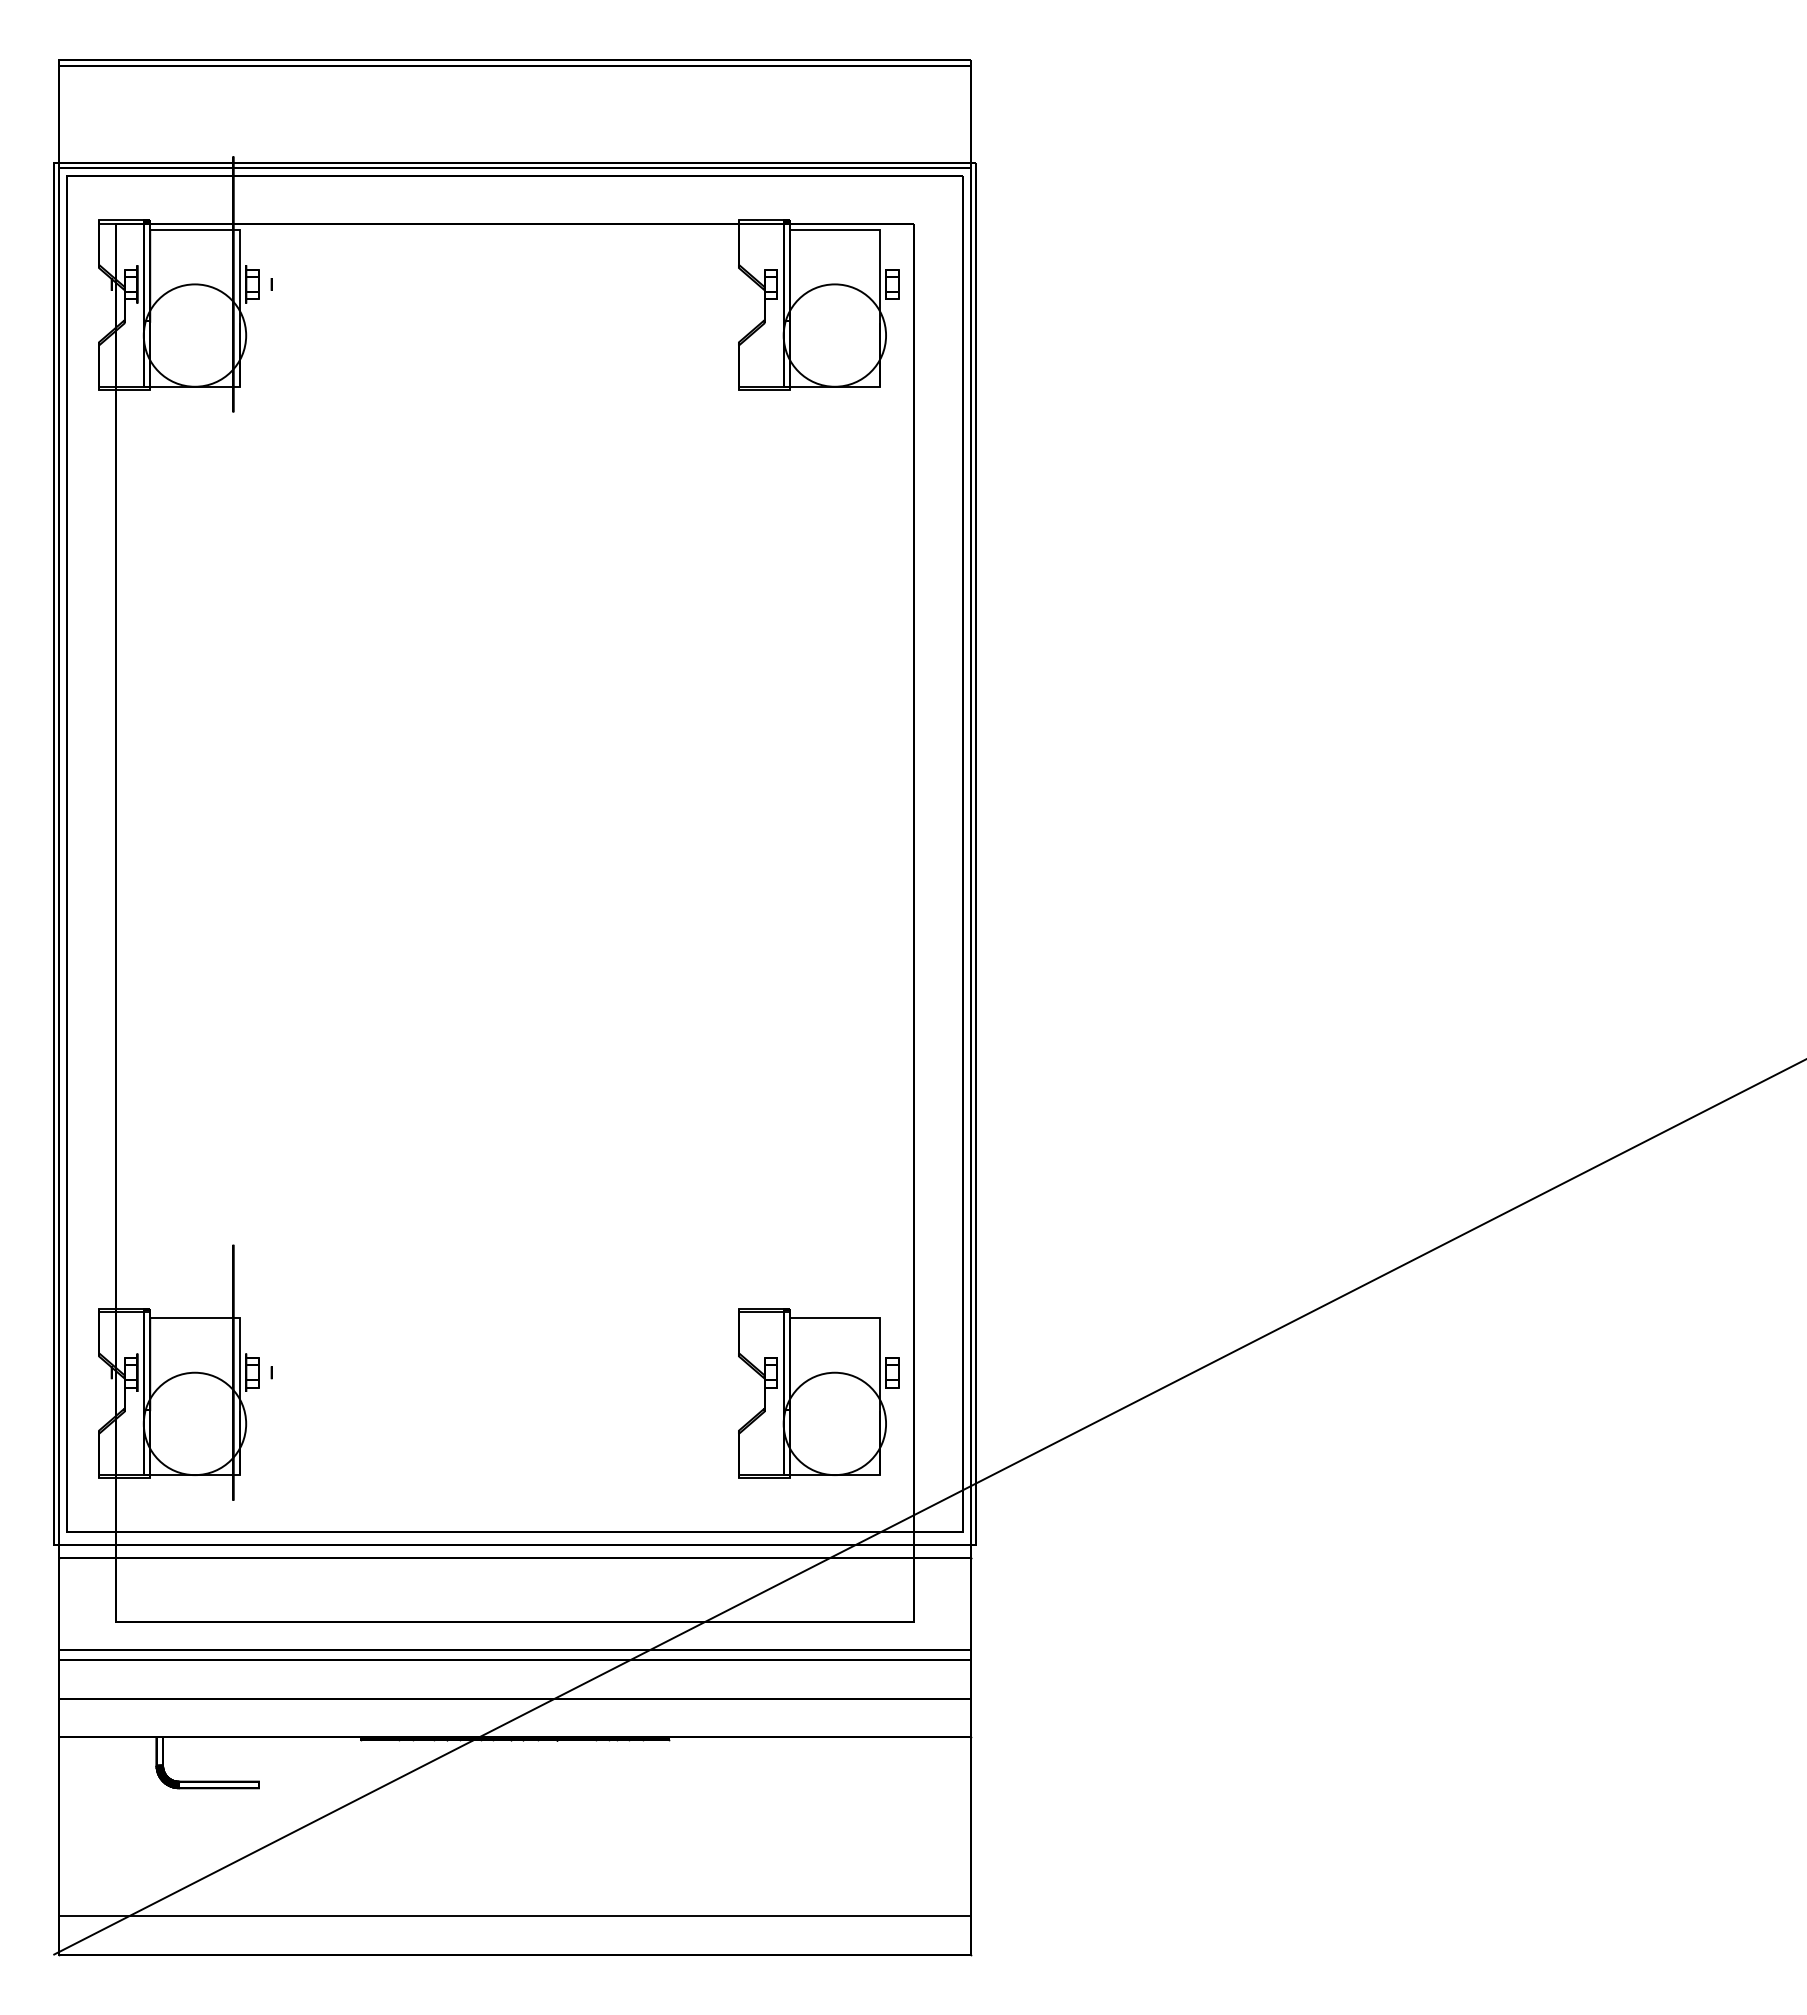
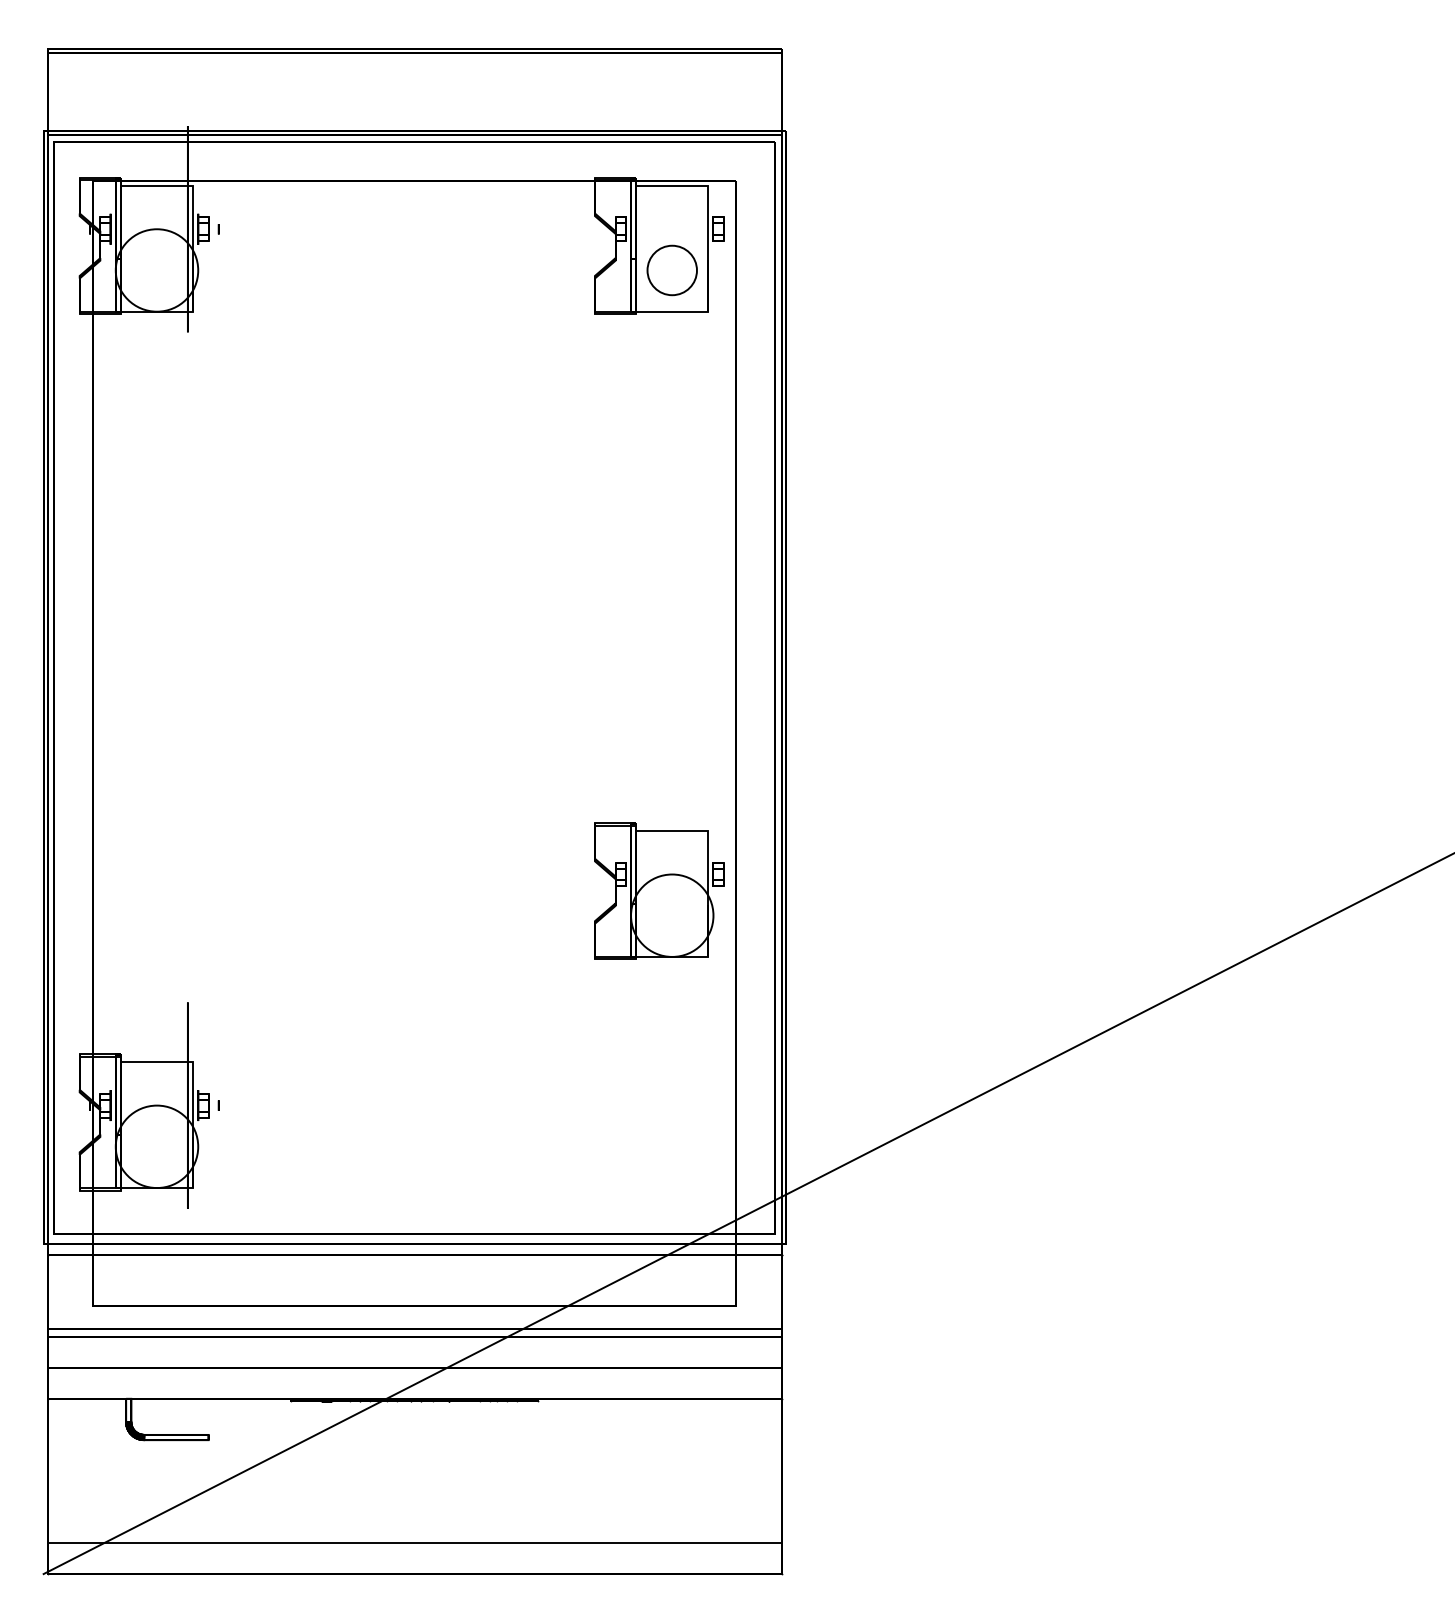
circle: (834, 335) -> (671, 270), size x0.6
part: (818, 1393) -> (659, 891), moved

